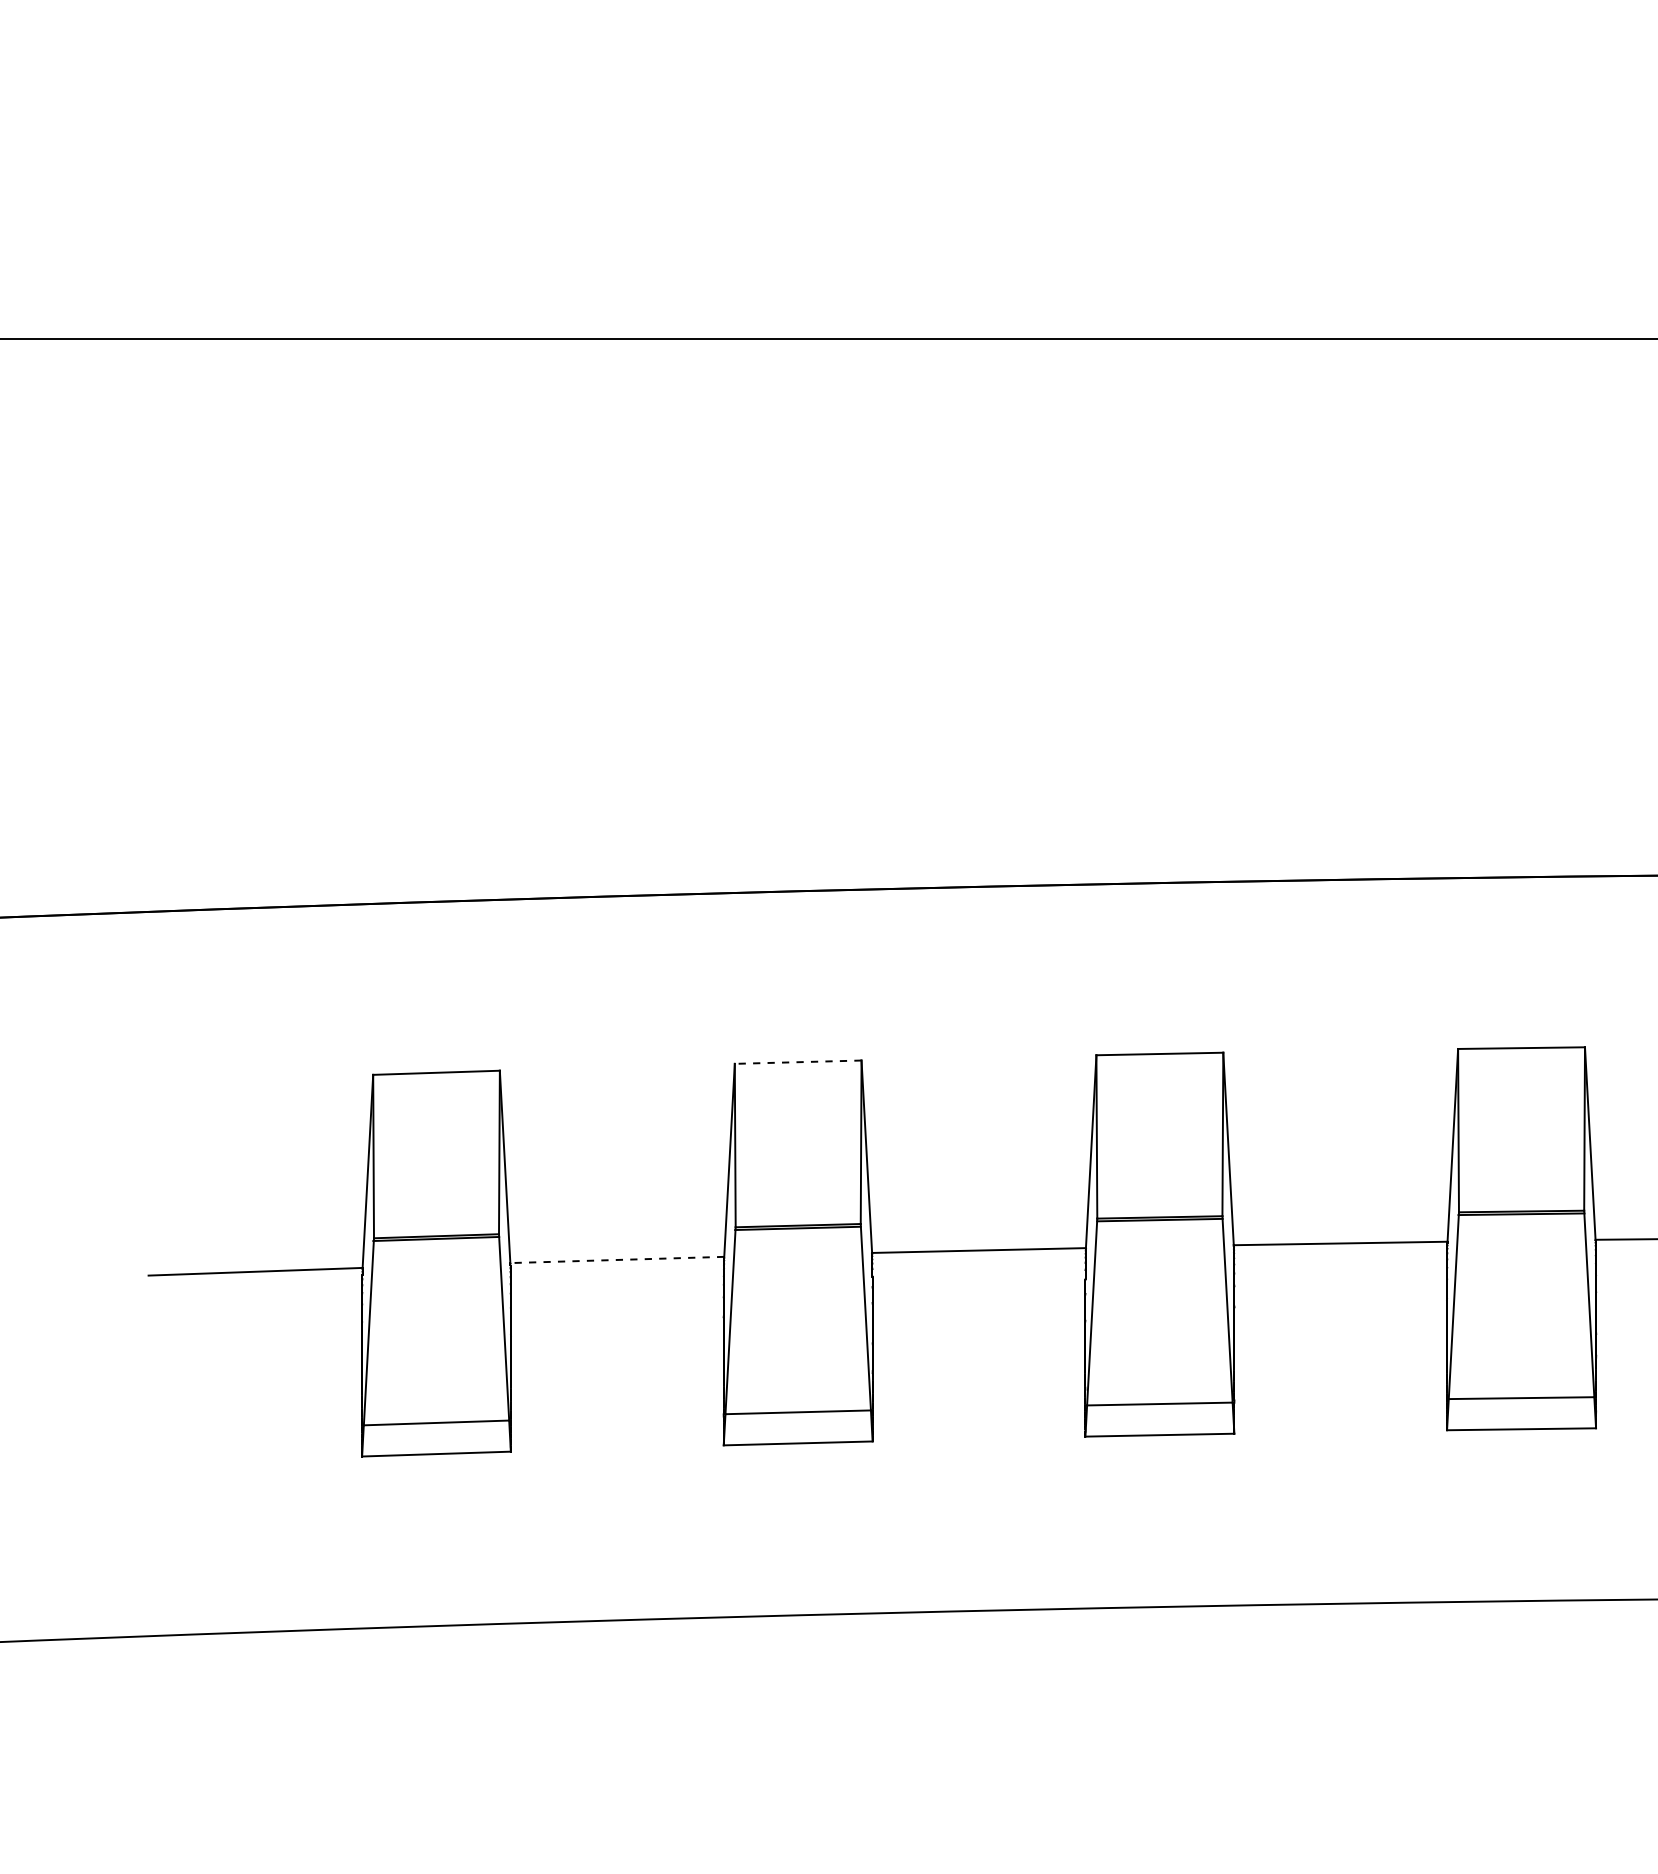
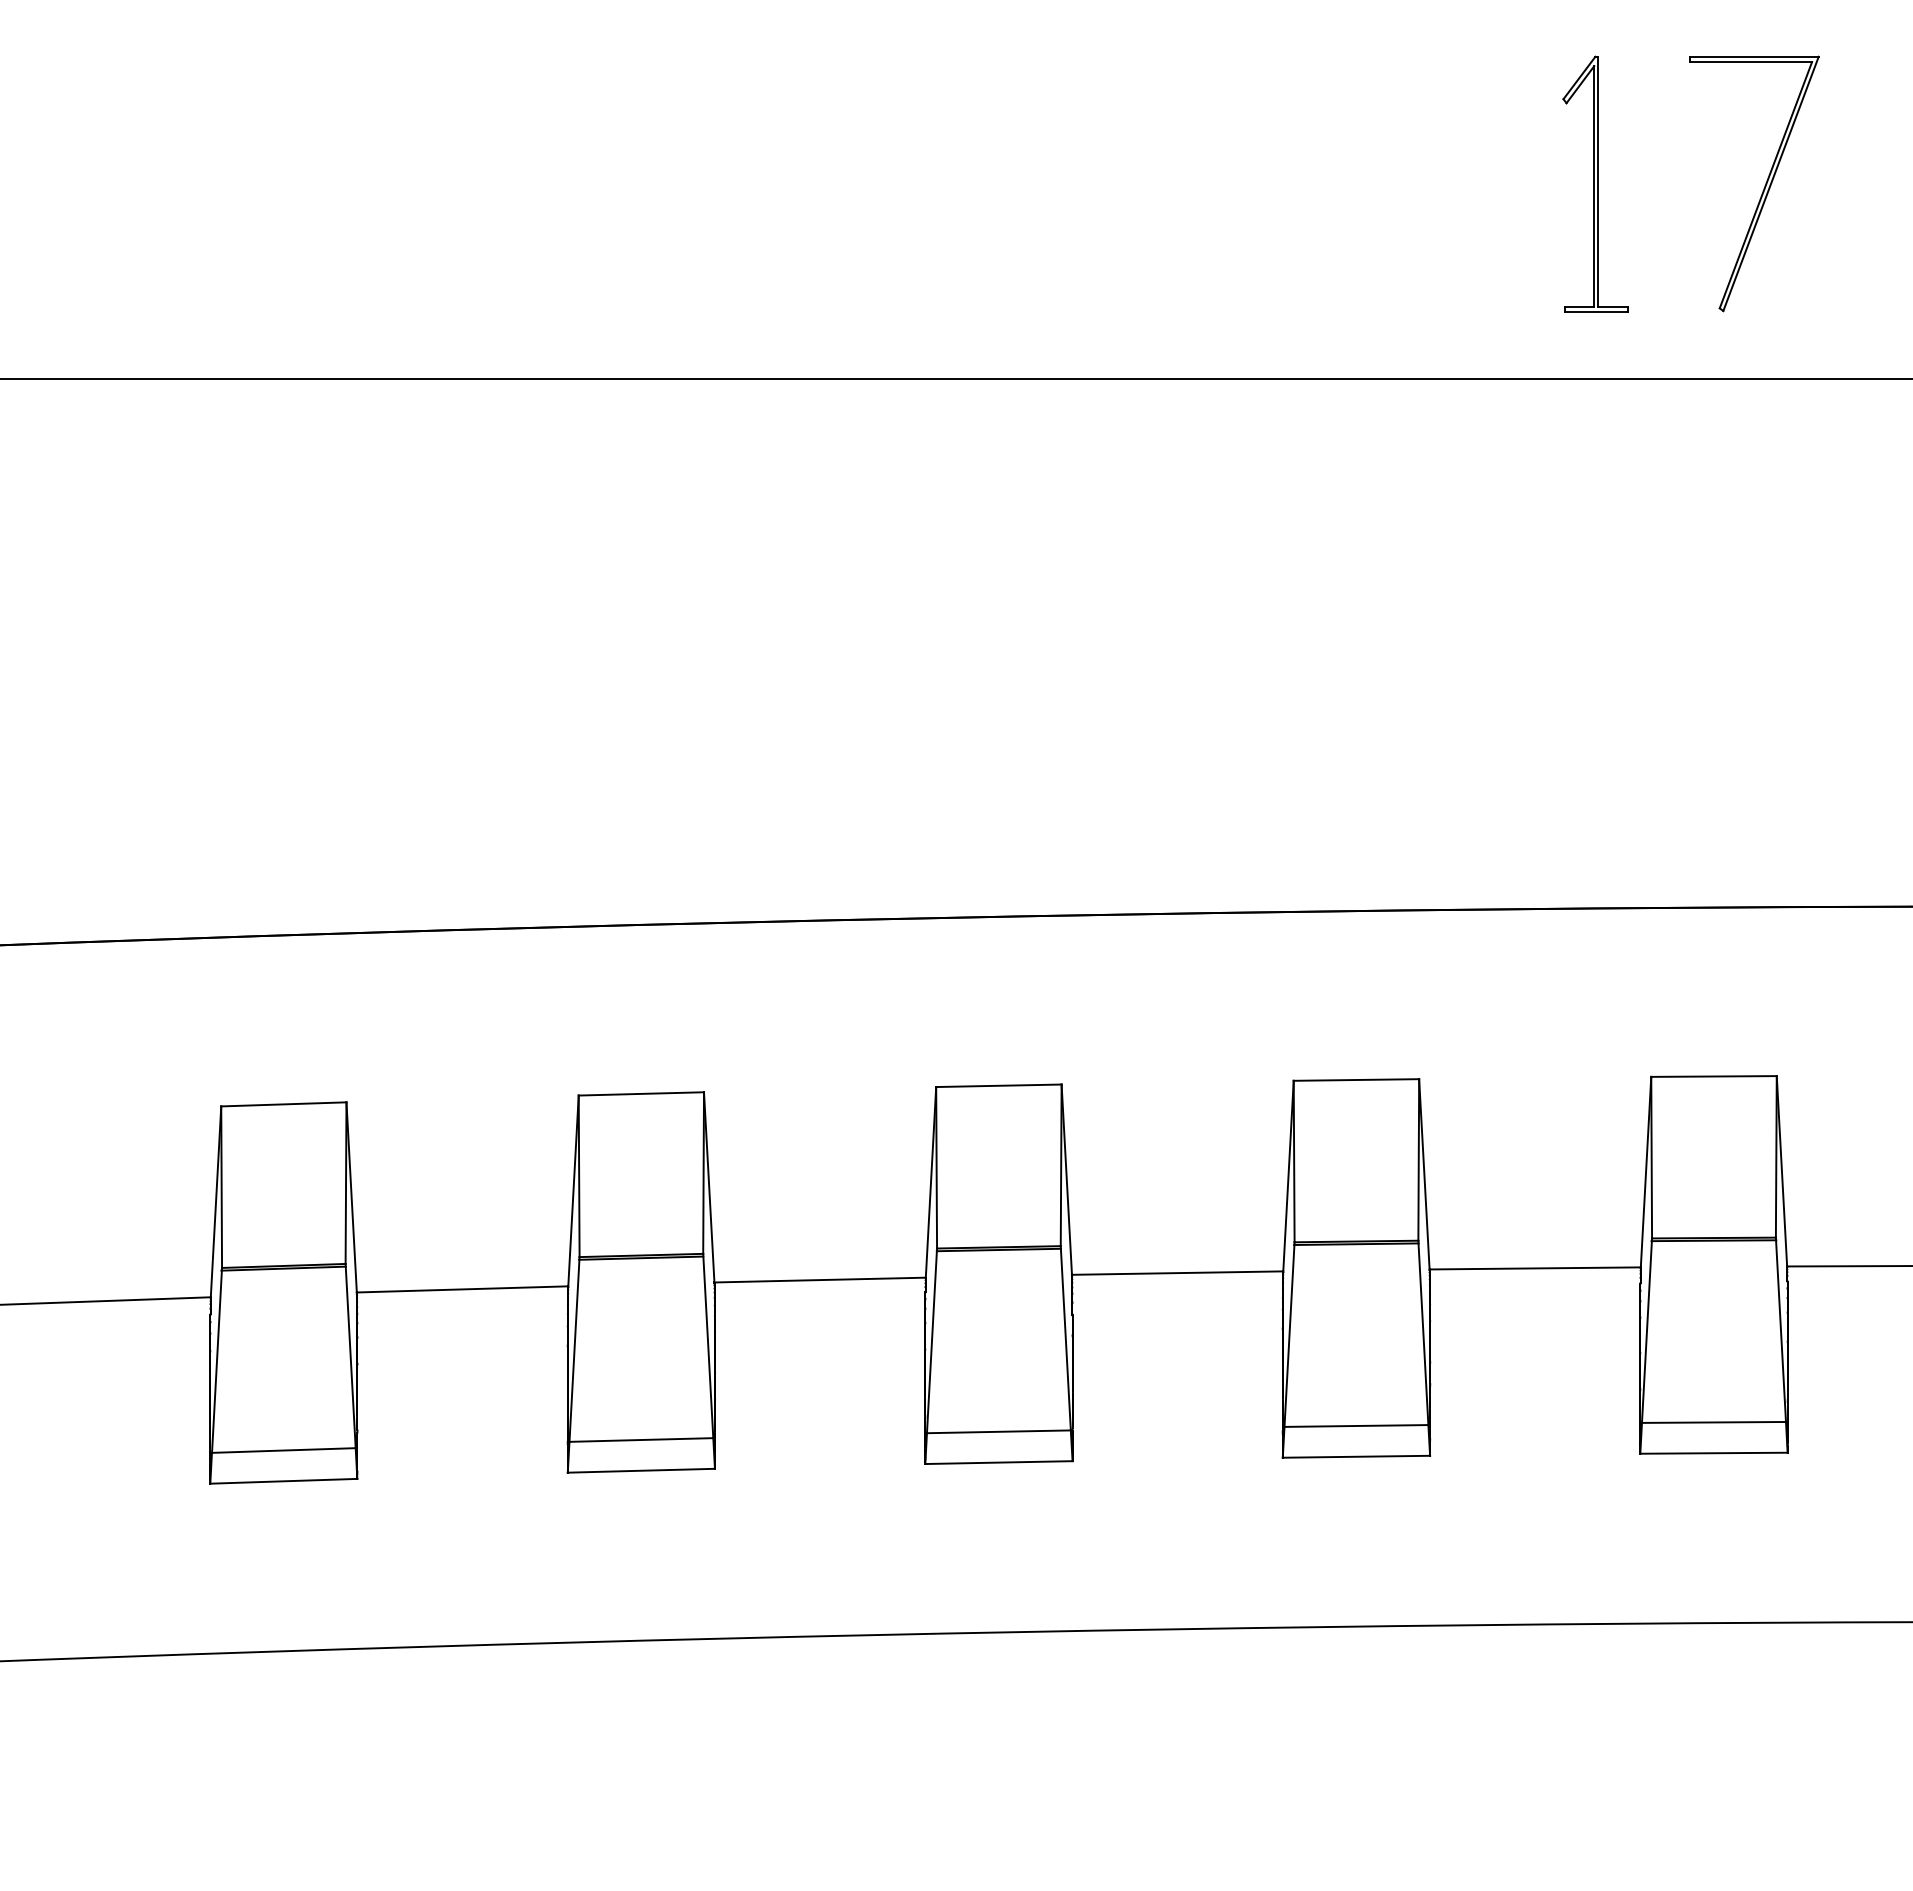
line: (798, 1061) -> (641, 1093), dashed -> solid
line: (617, 1260) -> (462, 1289), dashed -> solid

